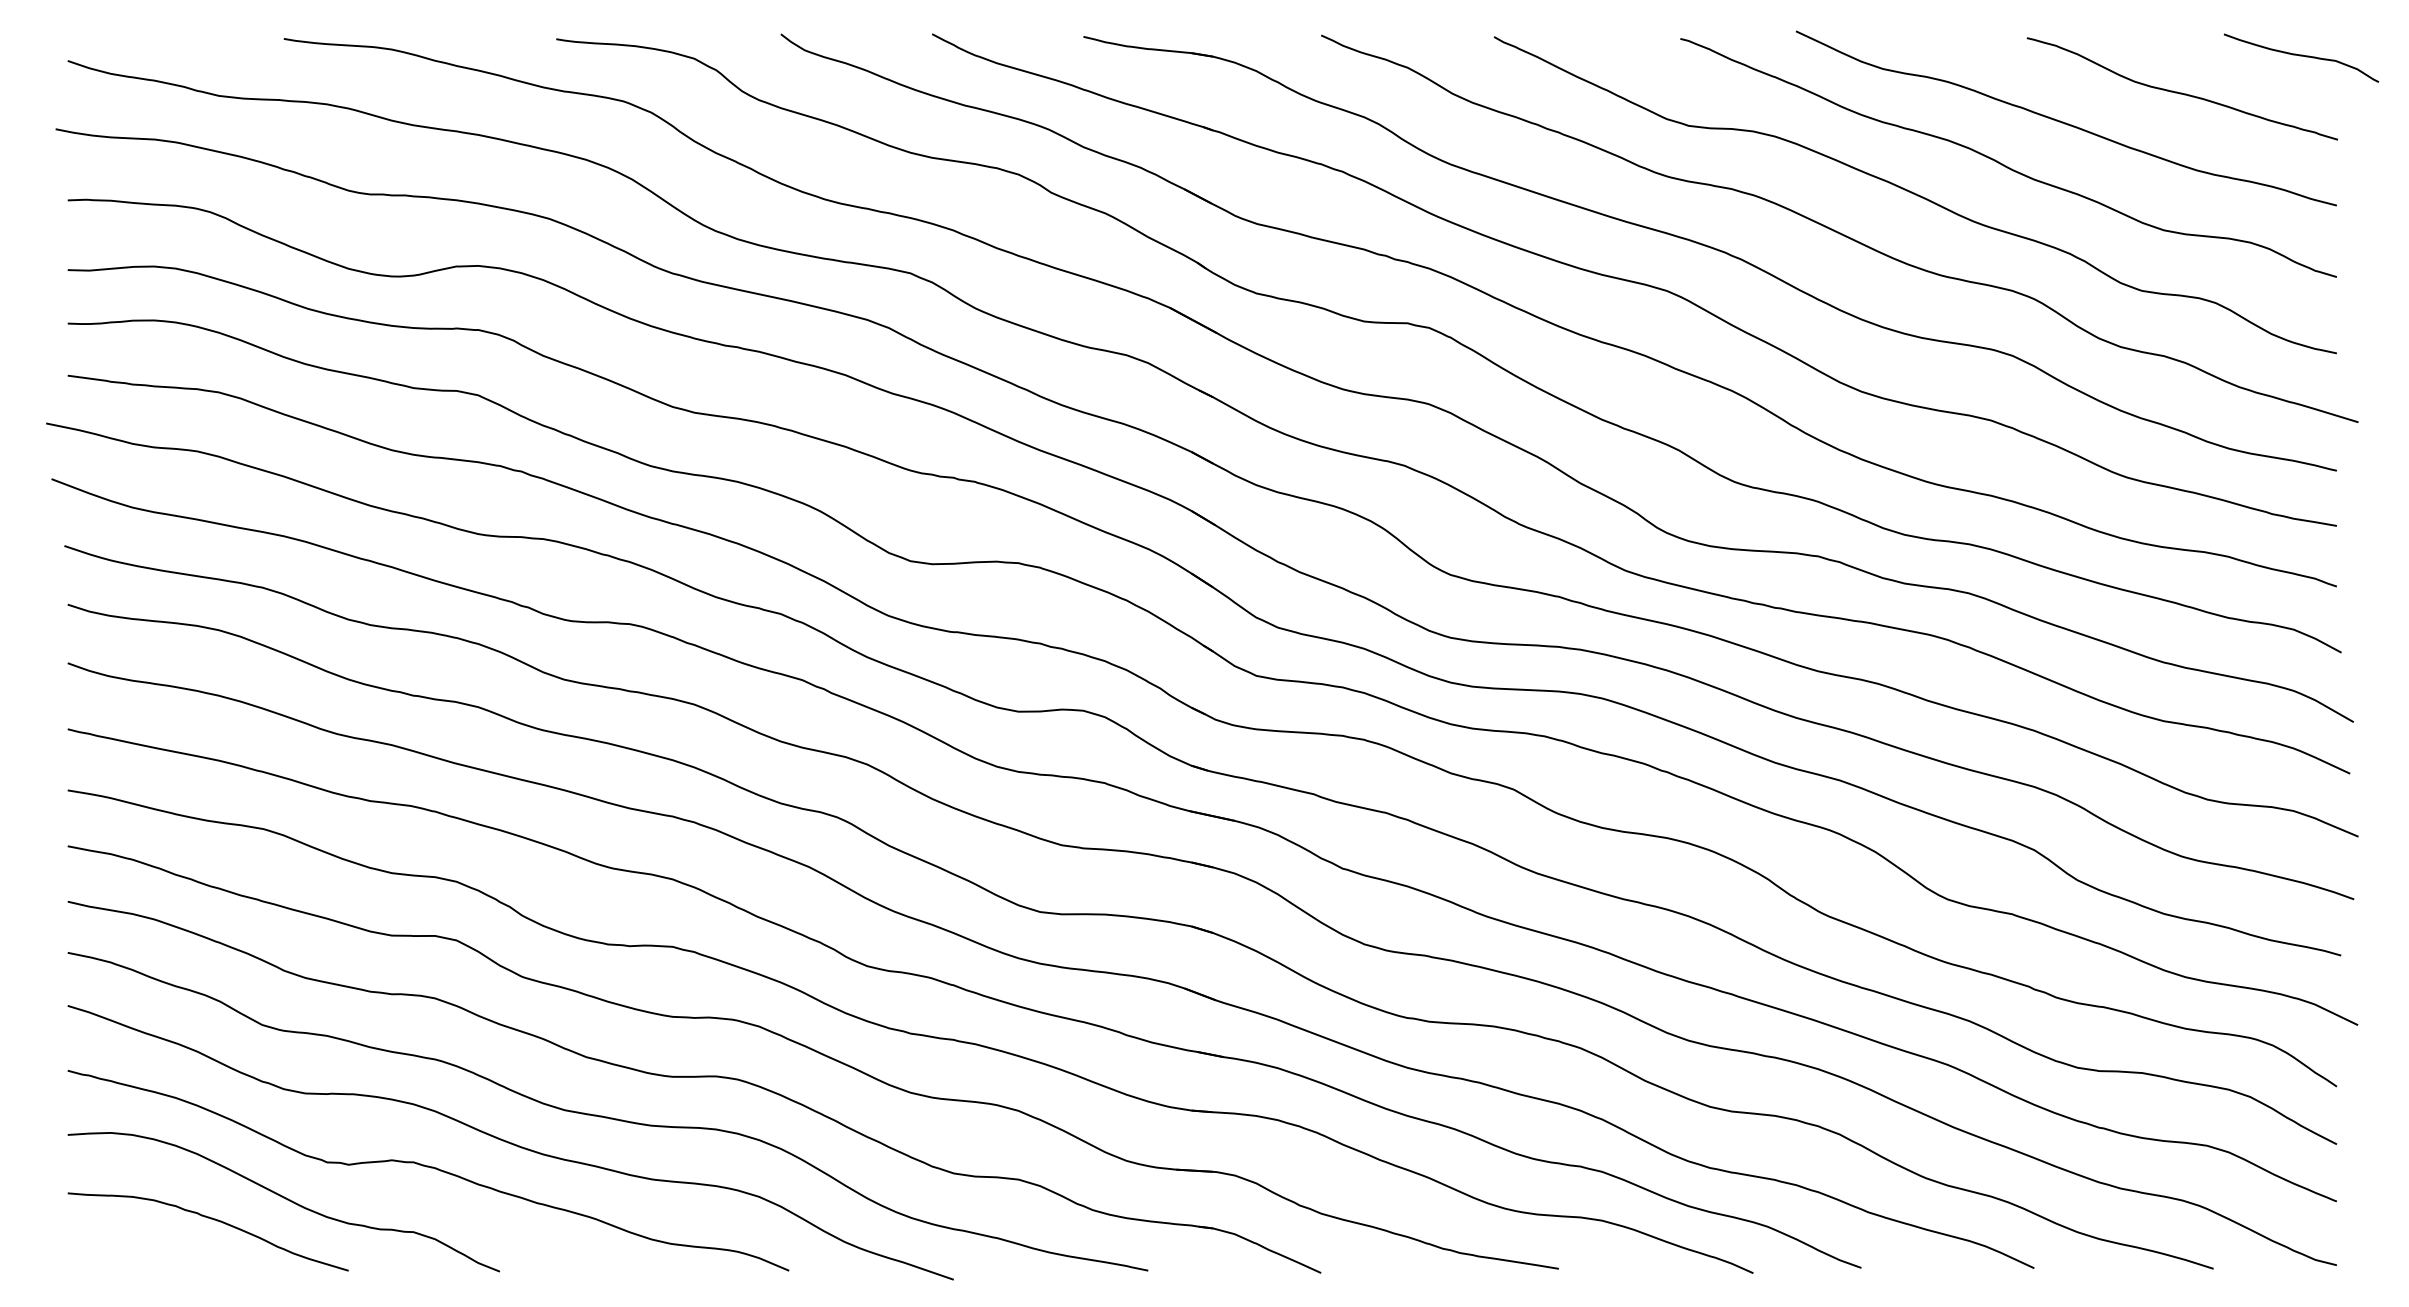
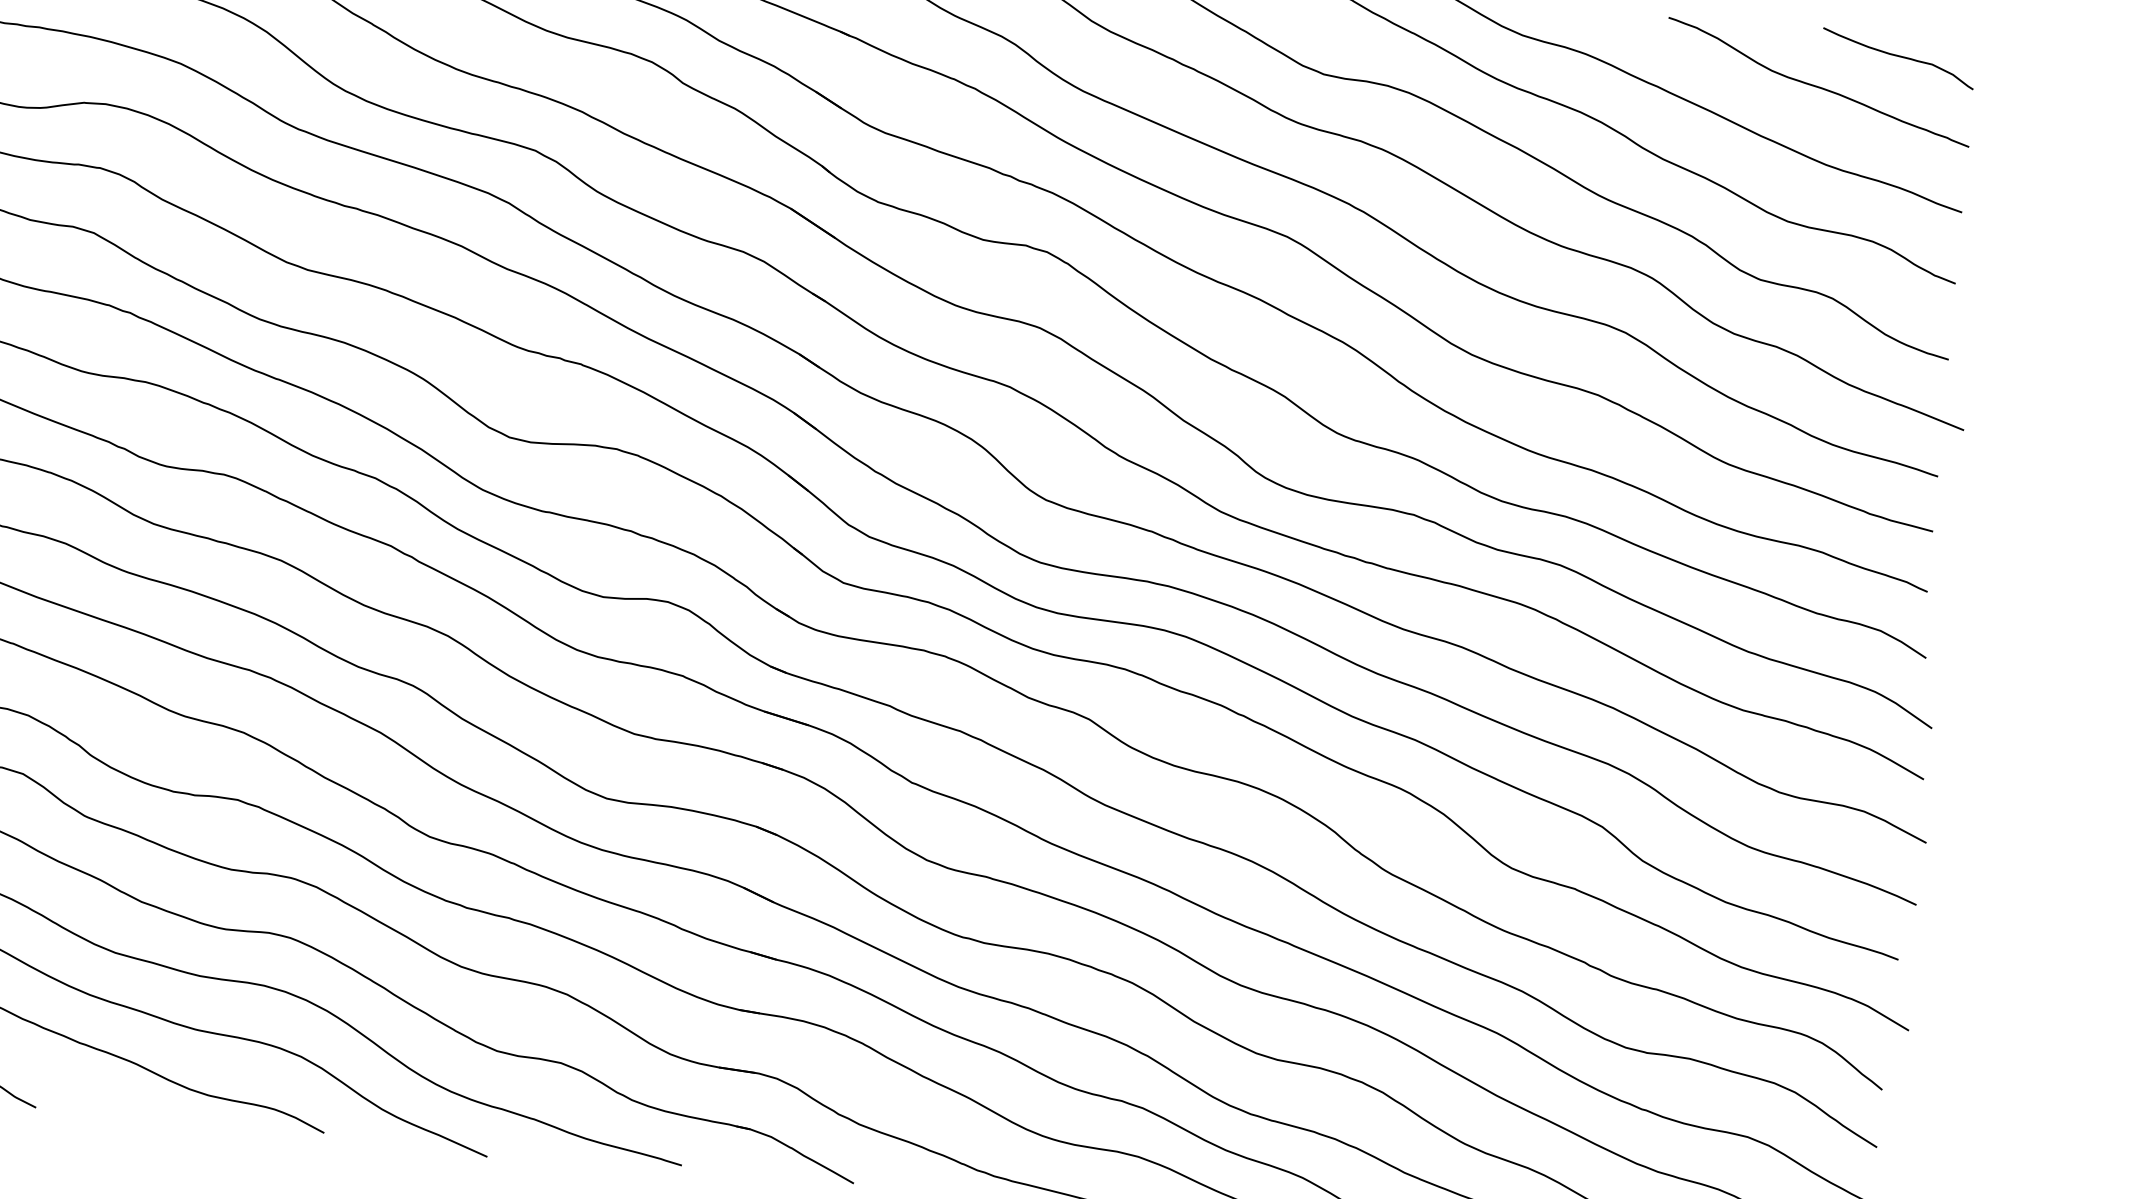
curve: (2301, 56) -> (1898, 57), moved

